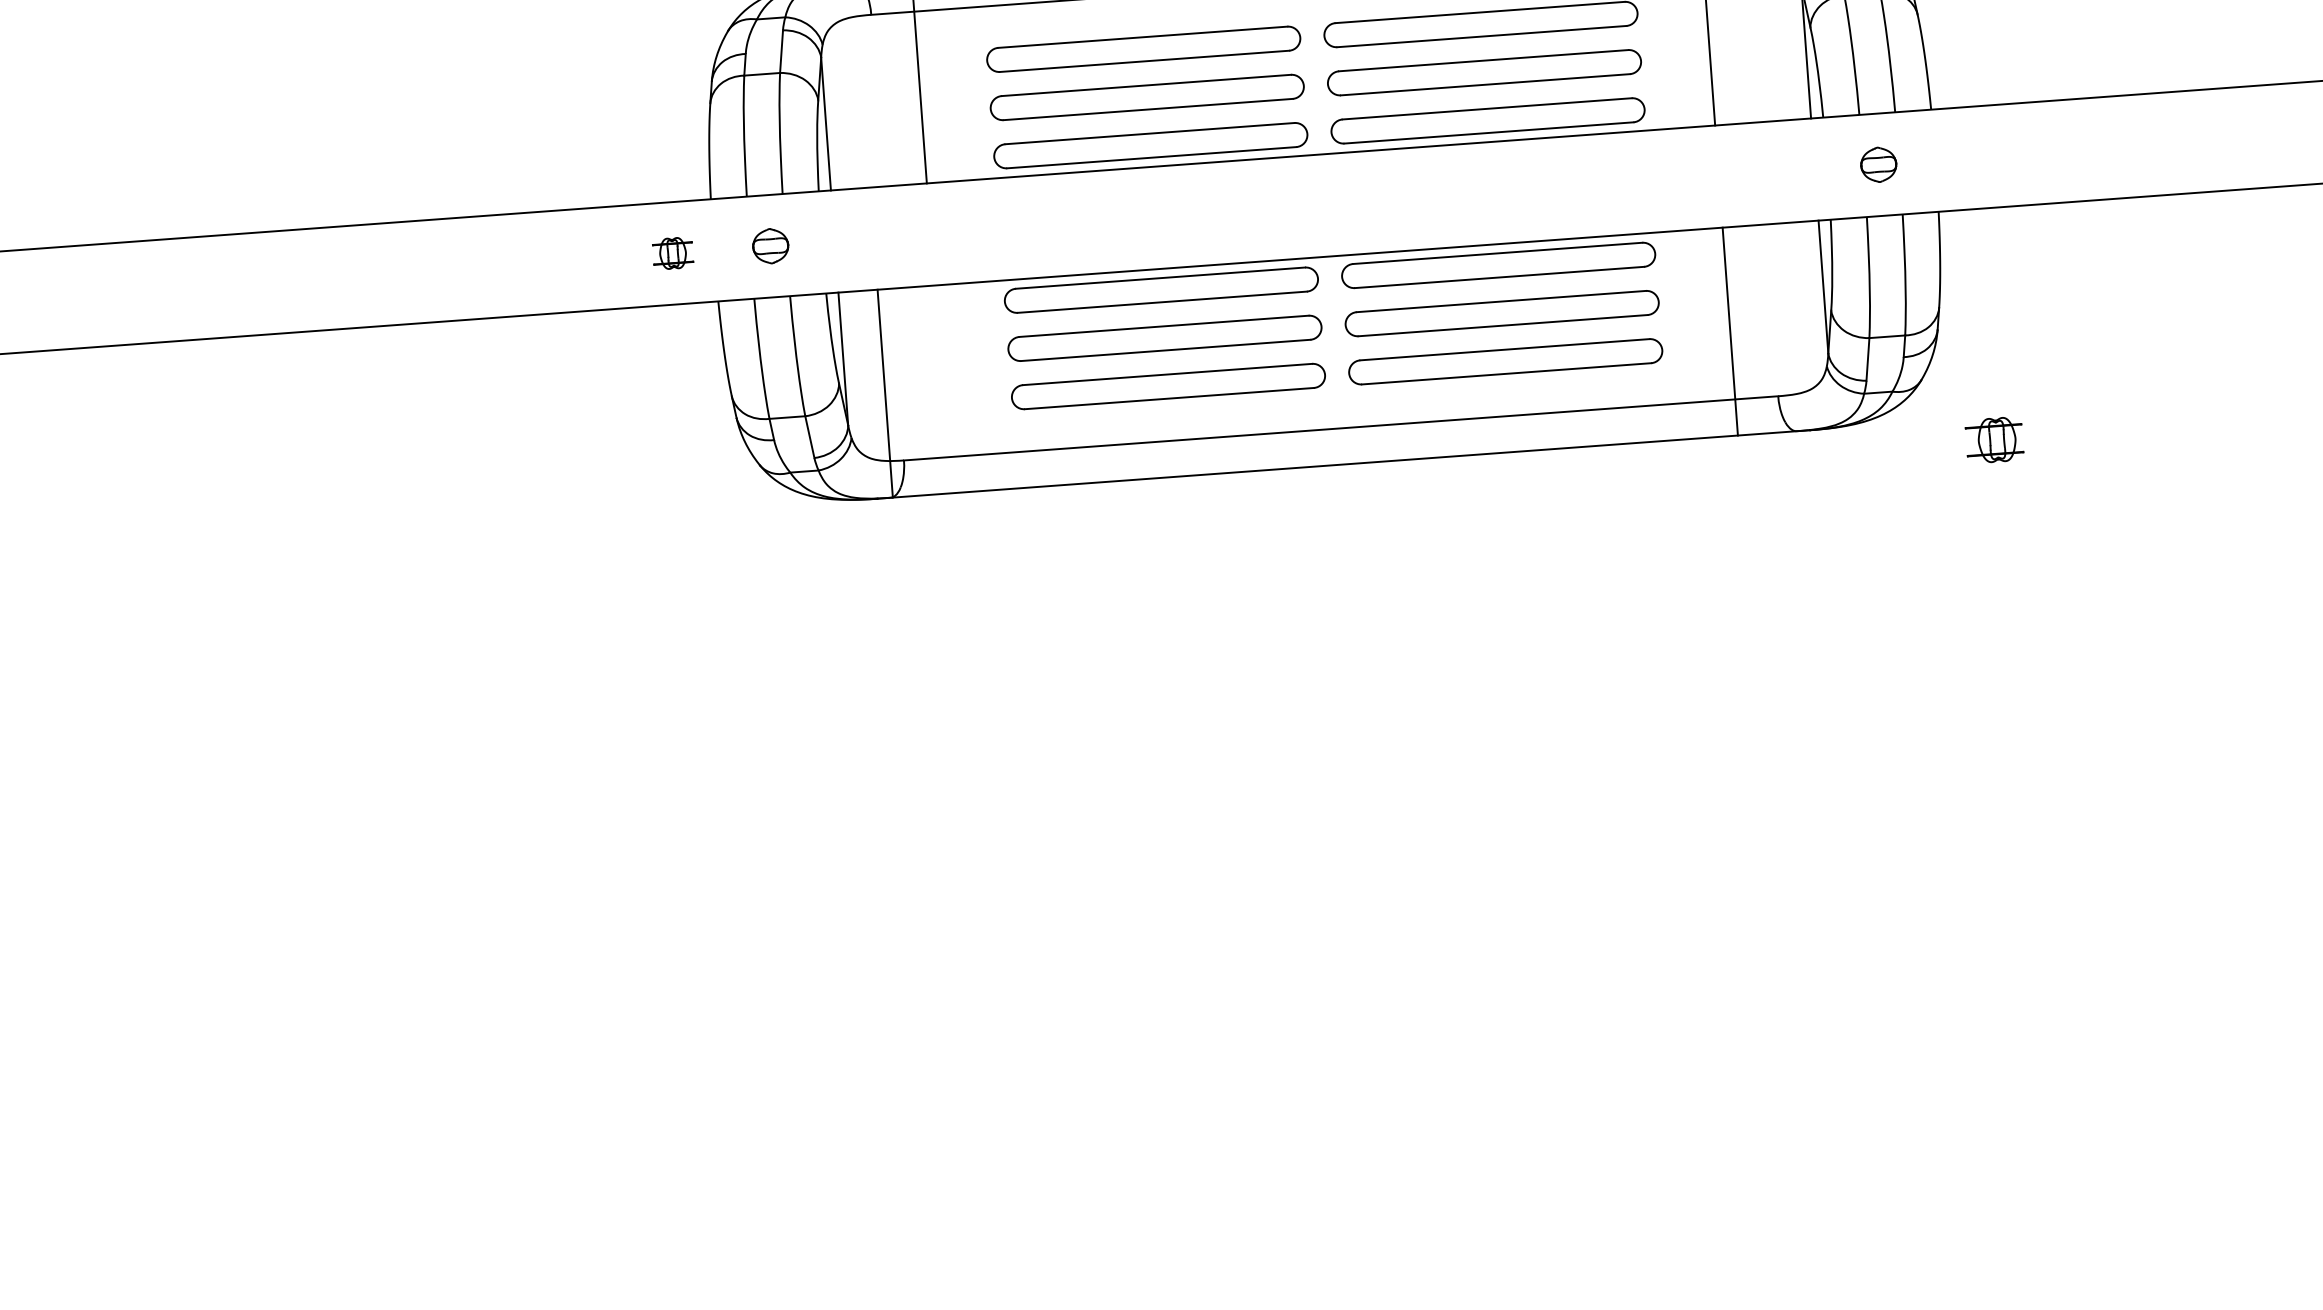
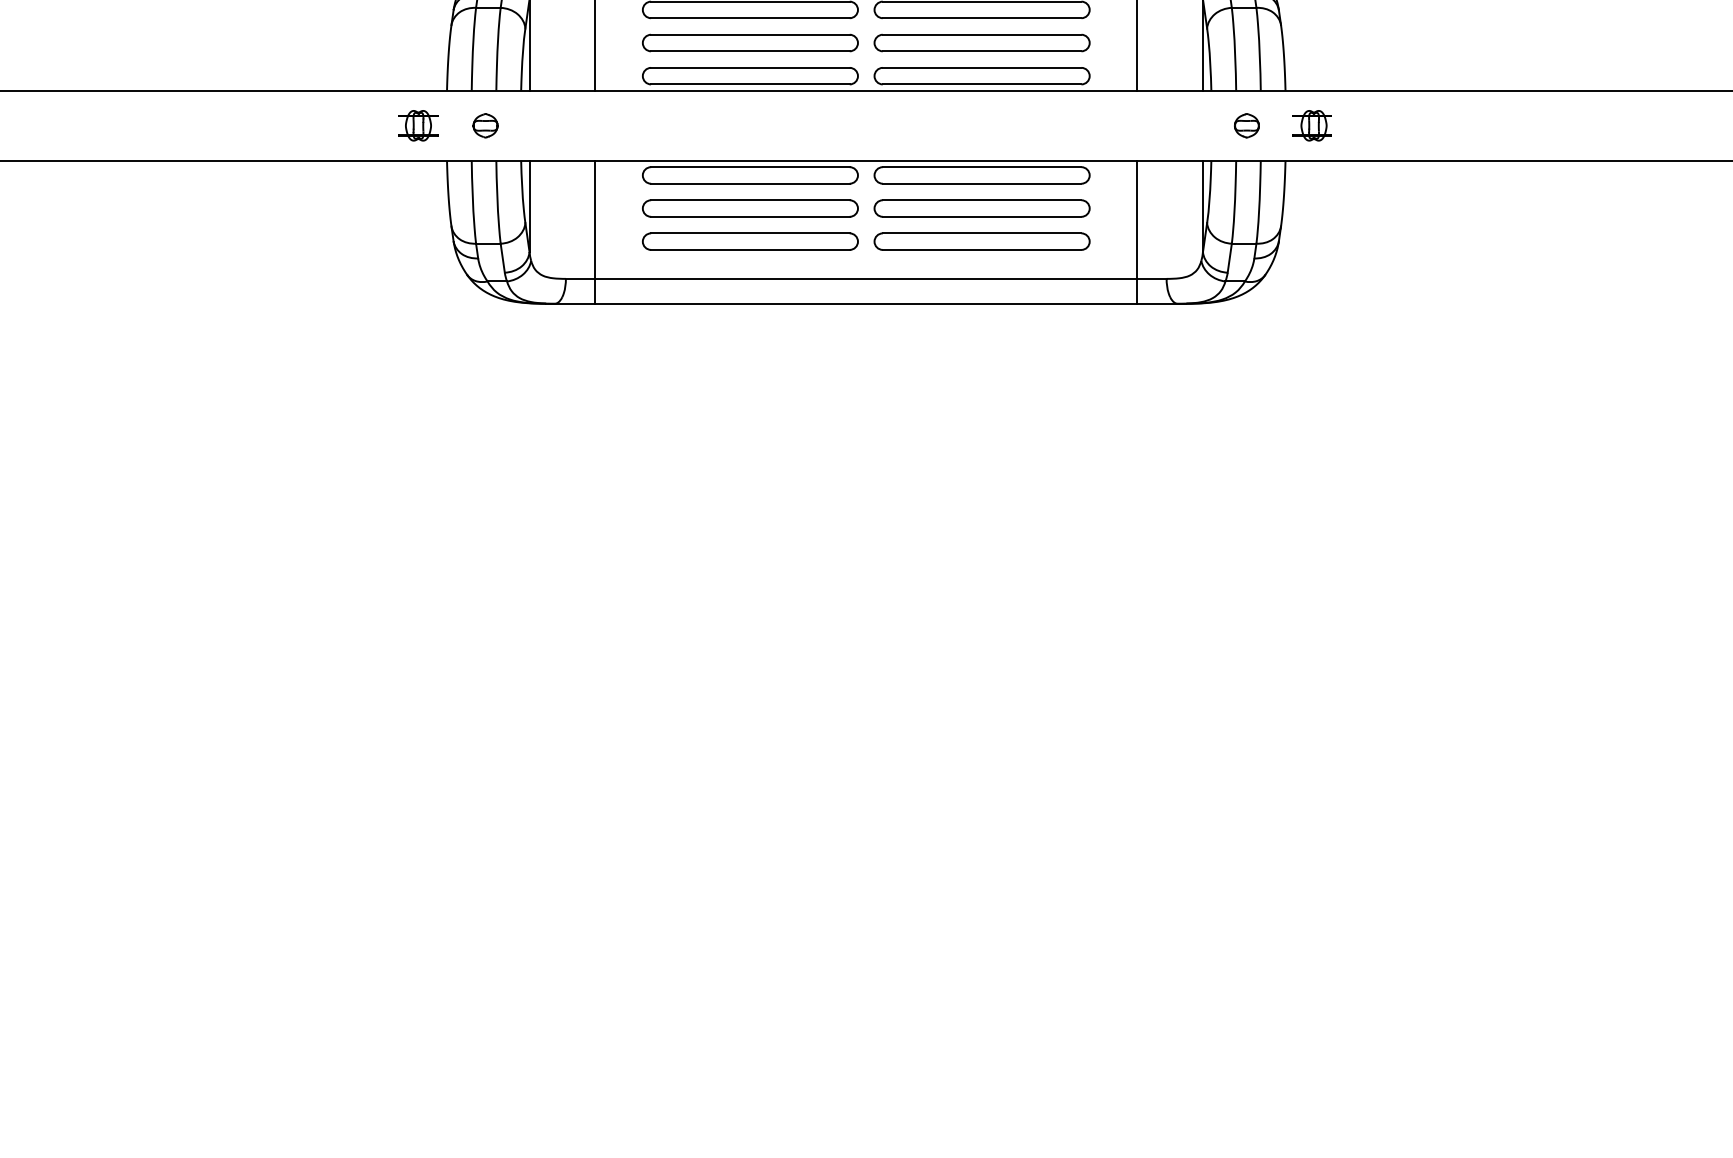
part: (673, 252) -> (418, 125), size x1.43
line: (885, 392) -> (595, 231), moved
part: (1993, 439) -> (1311, 125), moved

